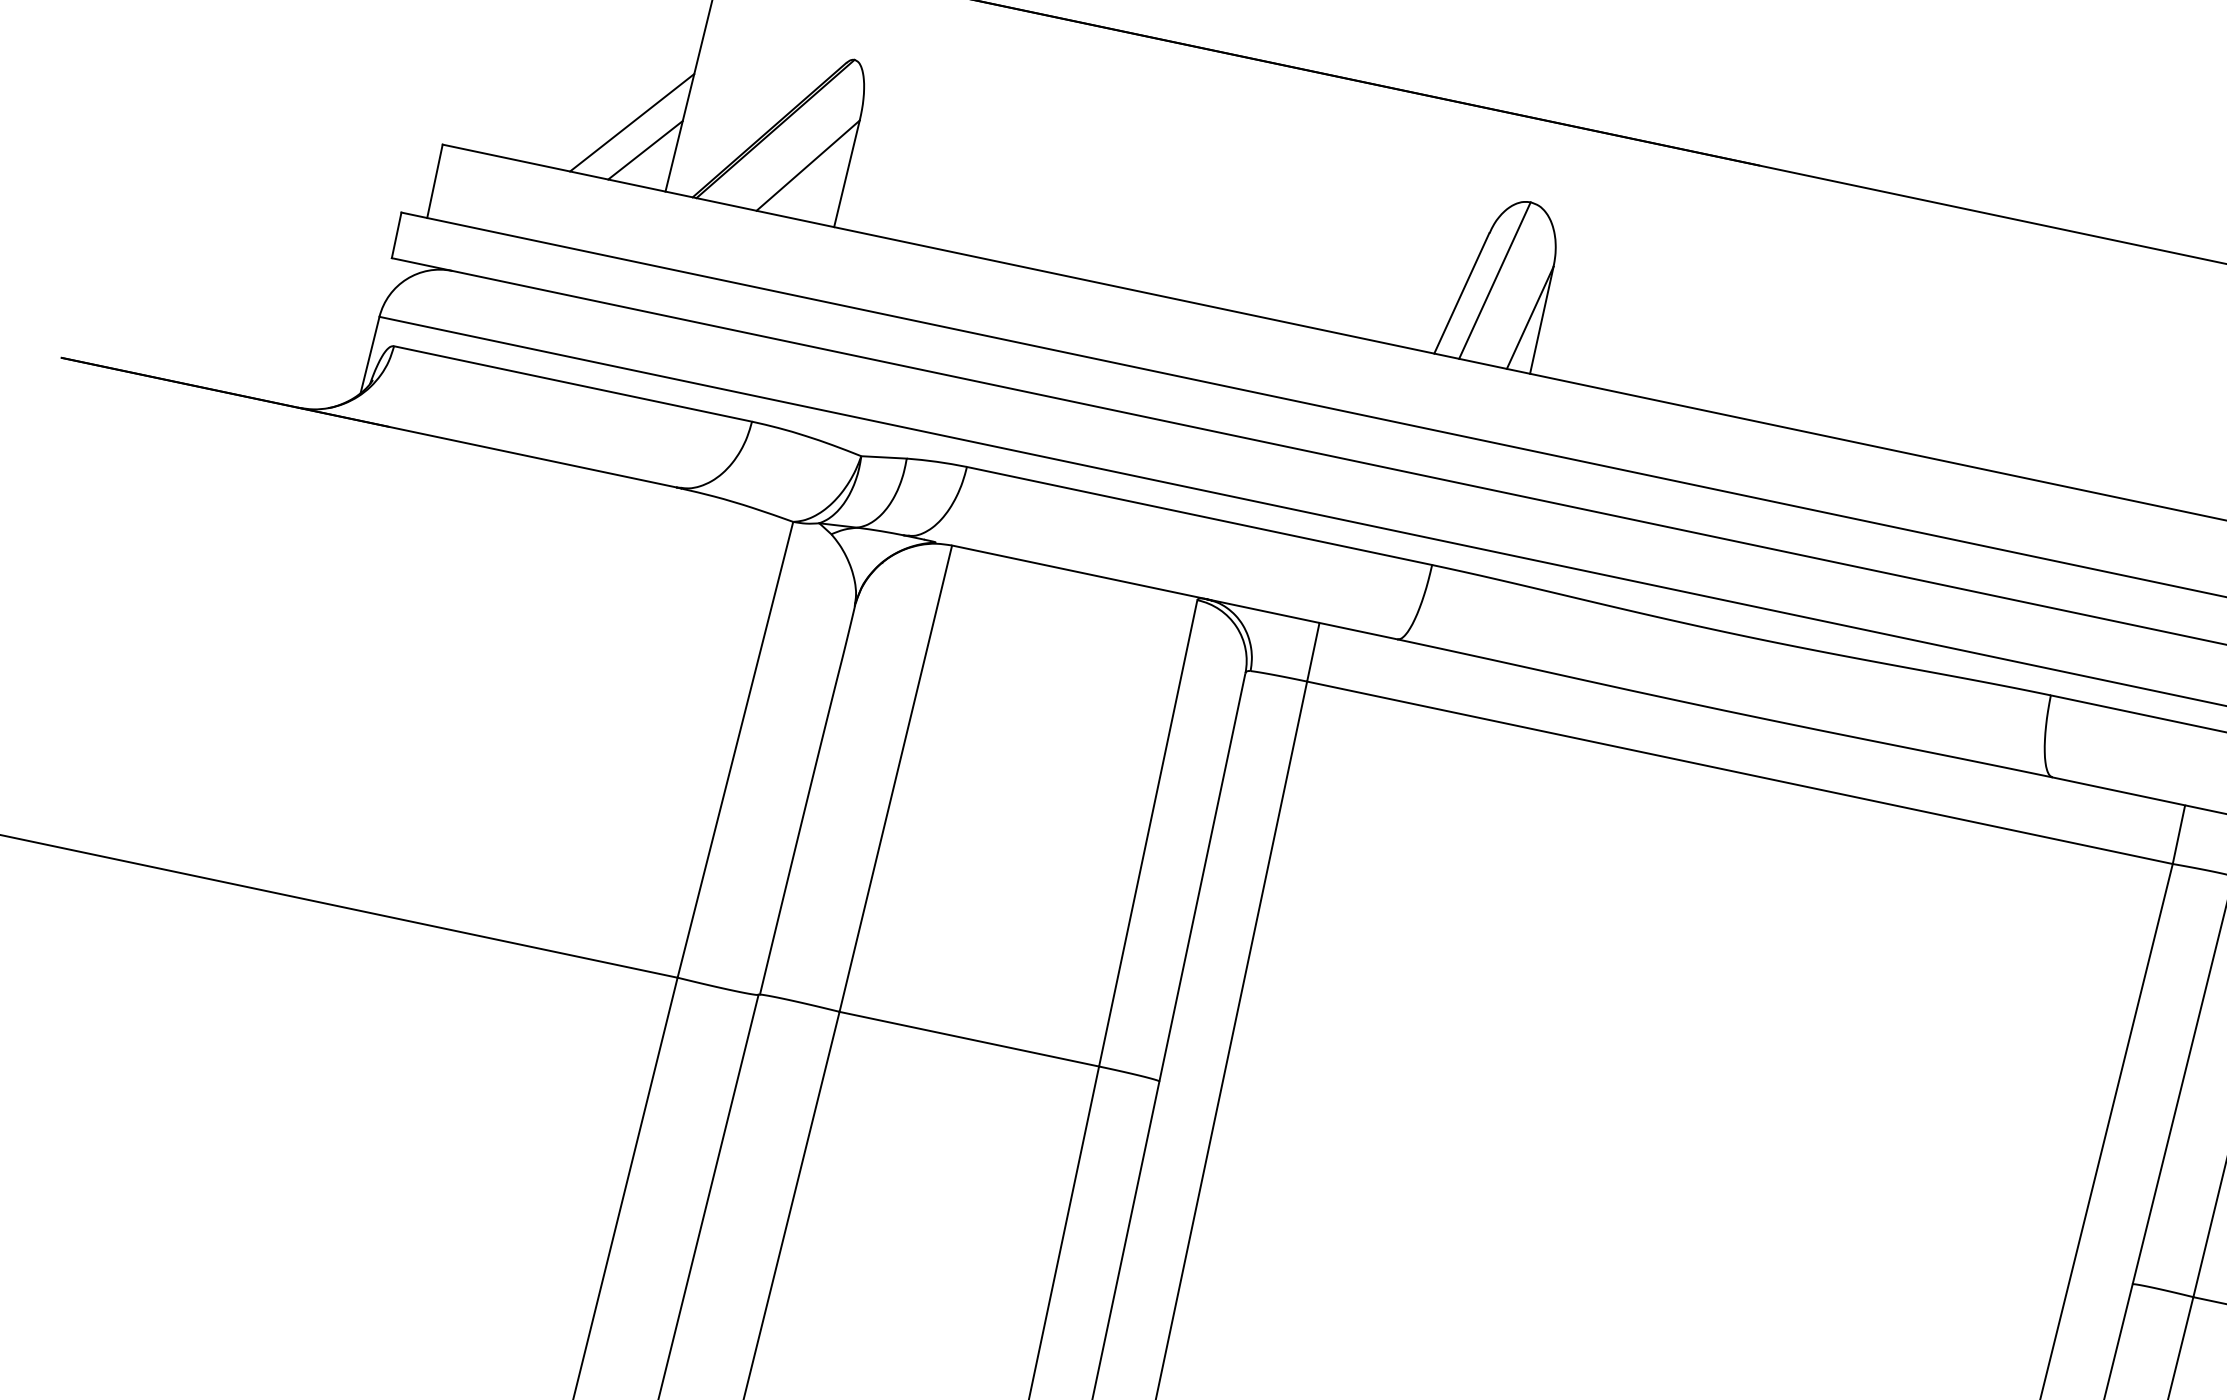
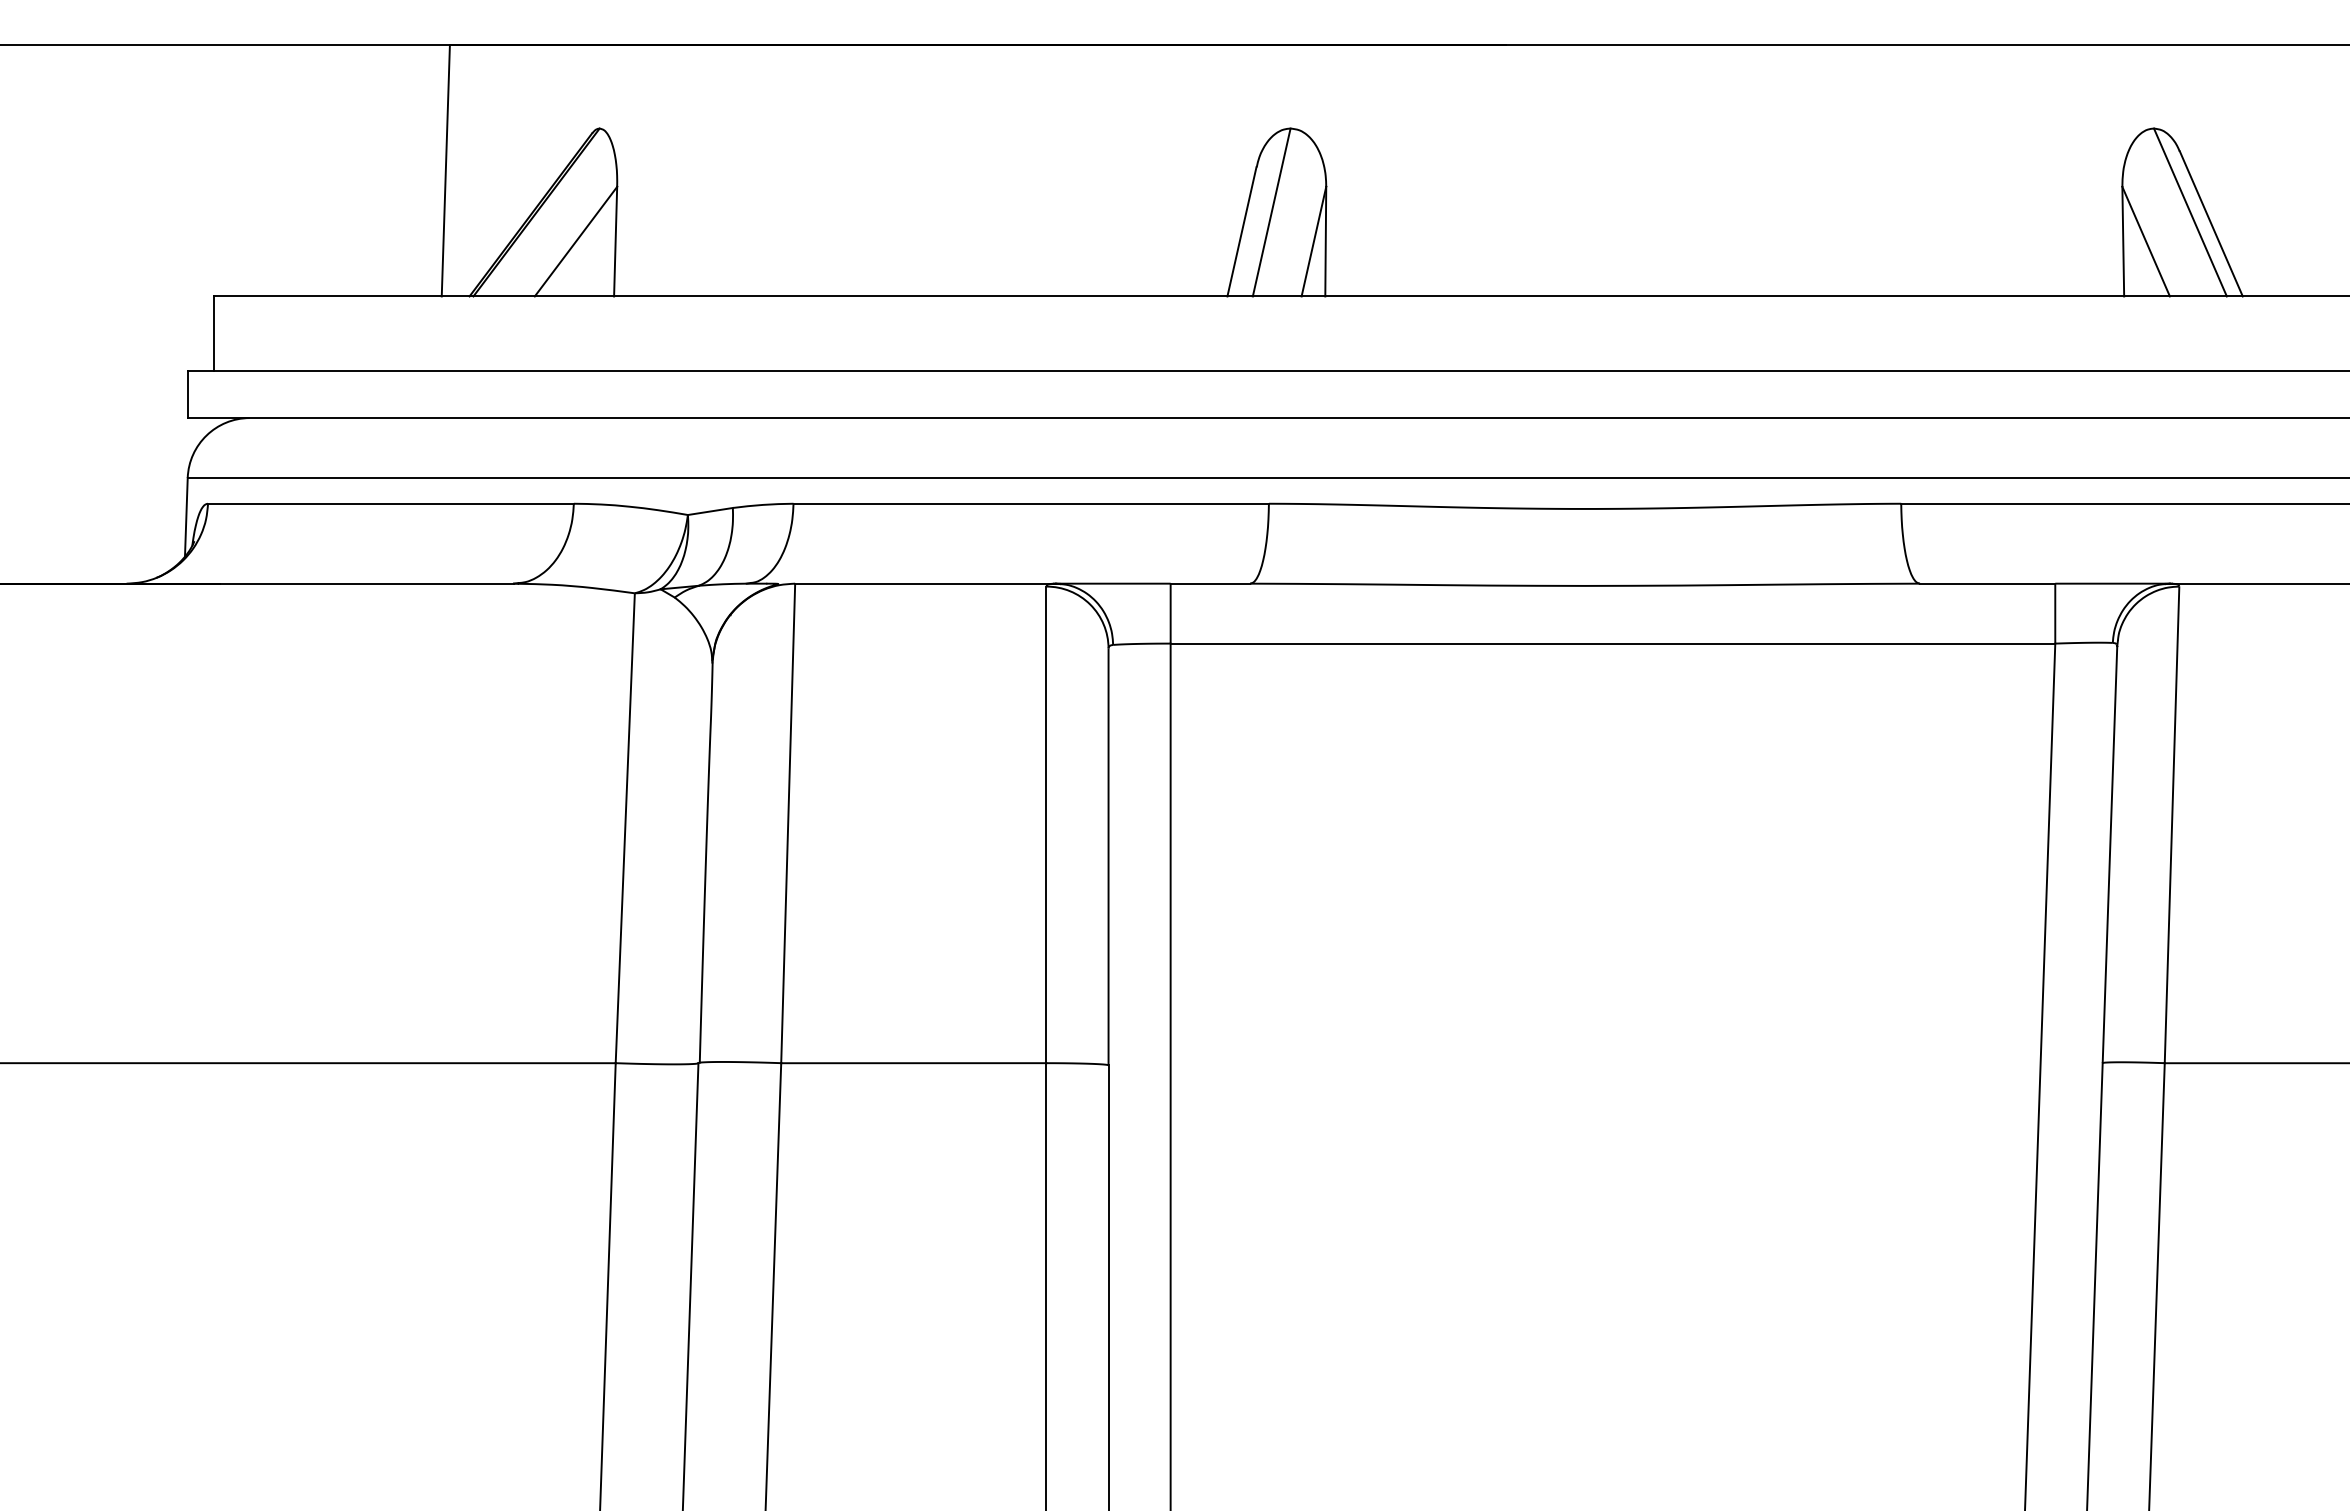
line: (631, 122) -> (394, 235), removed
line: (645, 149) -> (413, 259), removed

